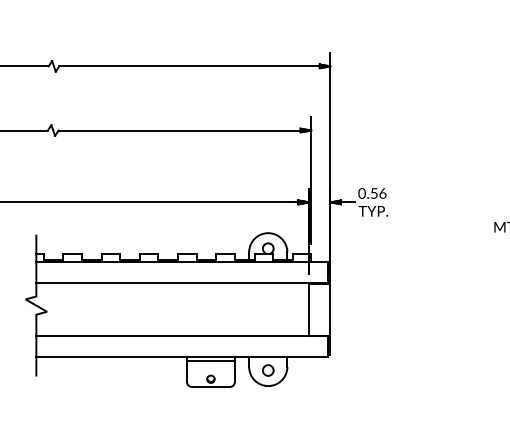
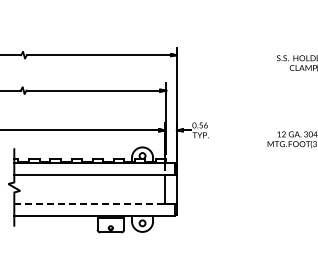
line: (181, 336) -> (94, 204), solid -> dashed

